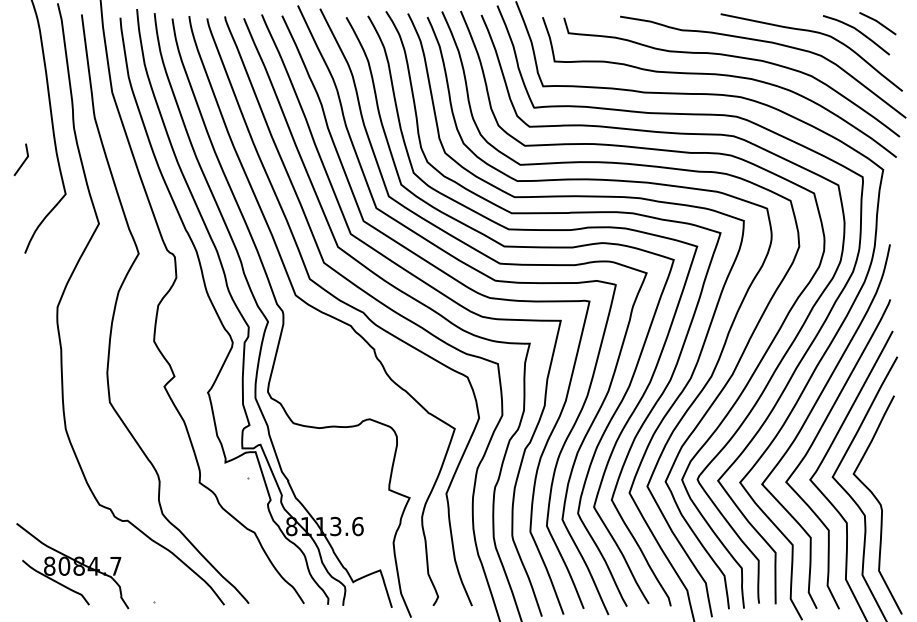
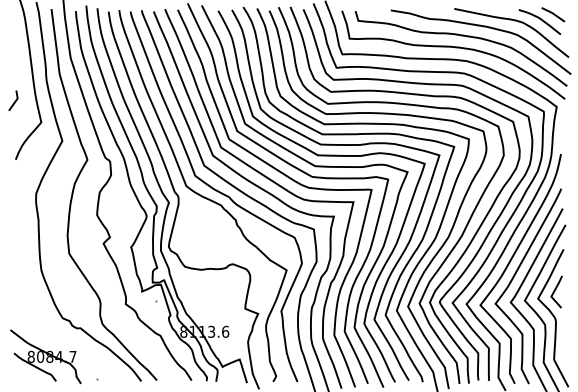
curve: (881, 462) -> (555, 291), added

